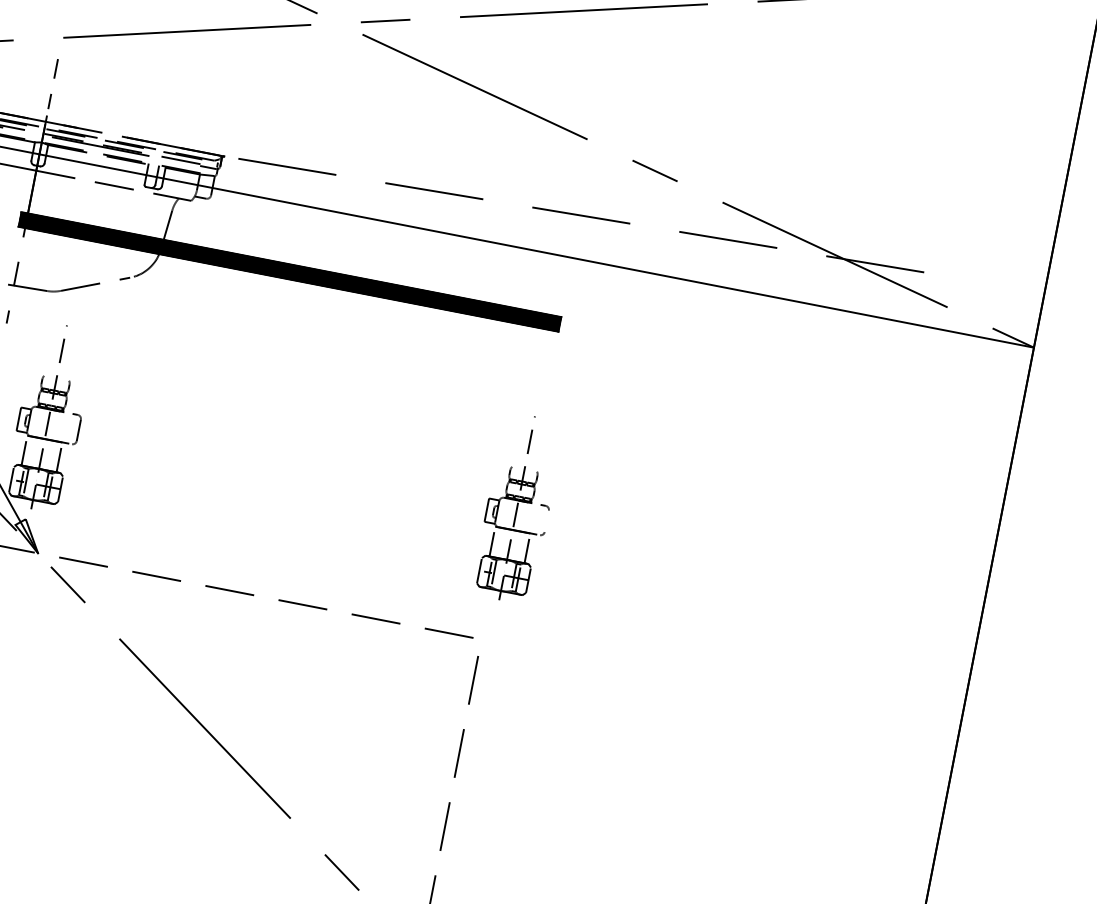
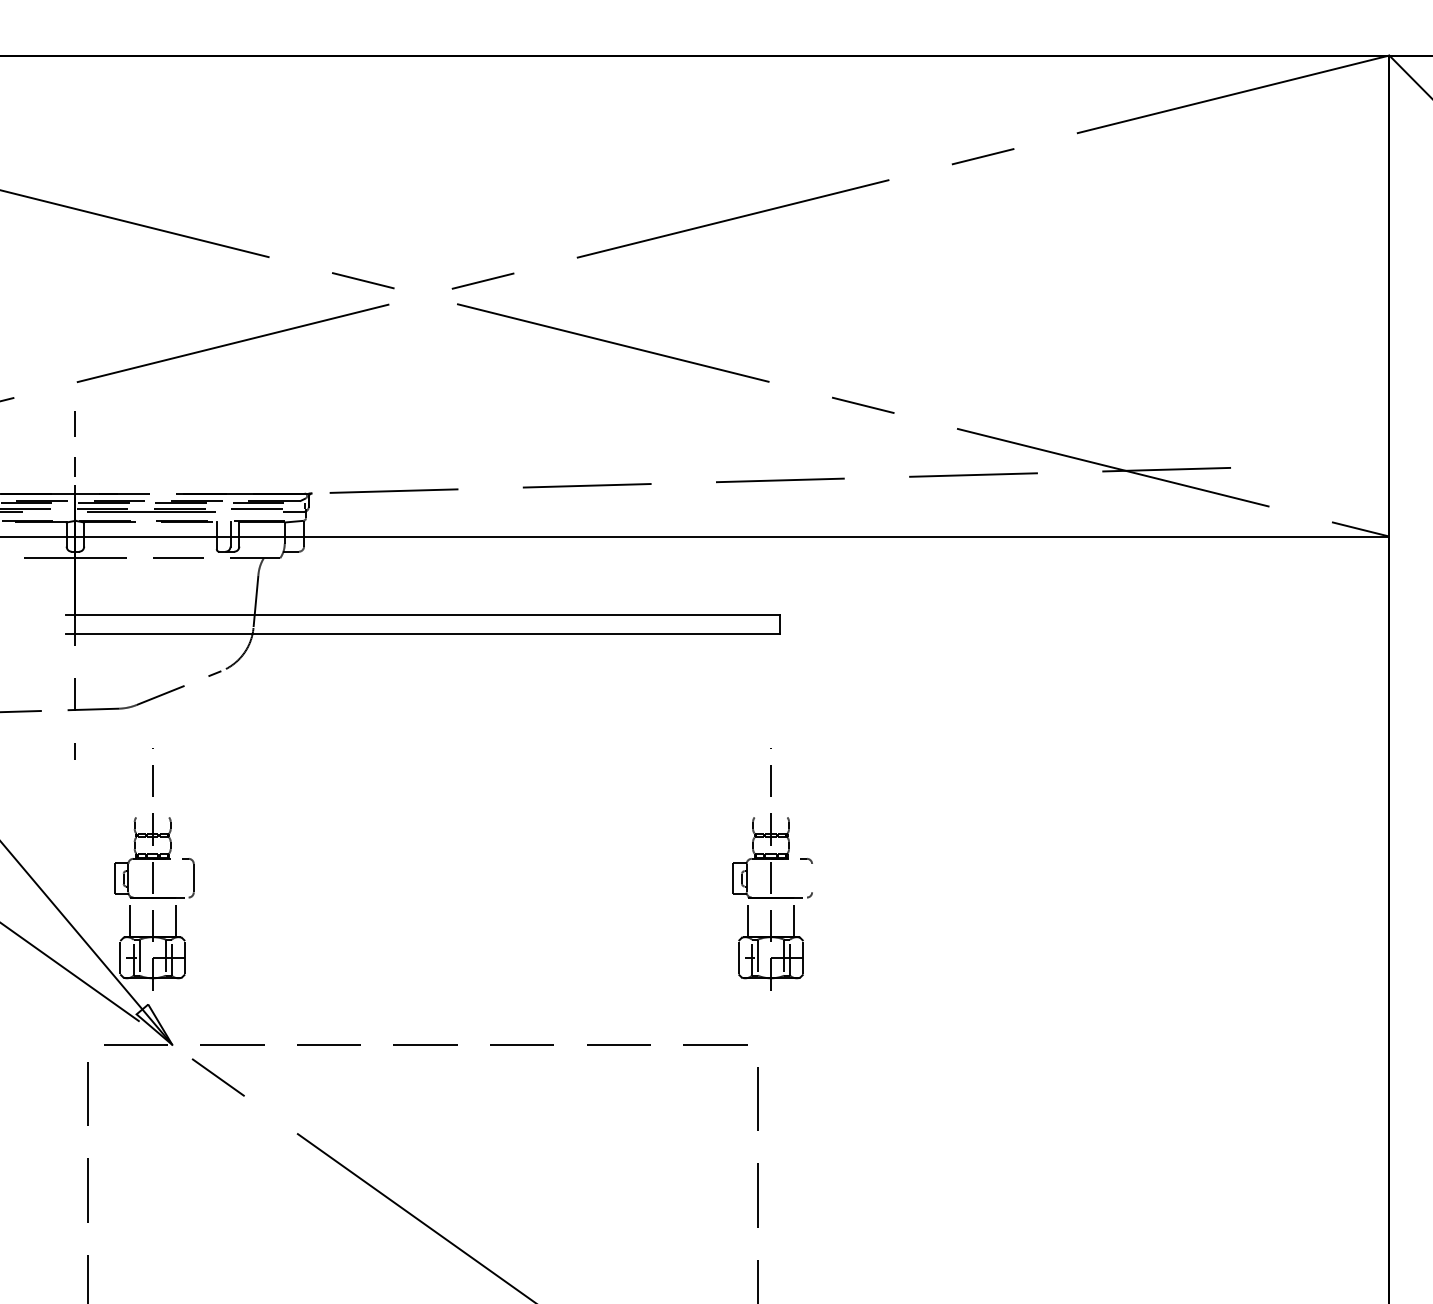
hatch: (290, 271) -> (423, 623), removed

